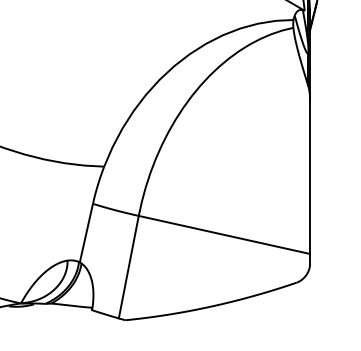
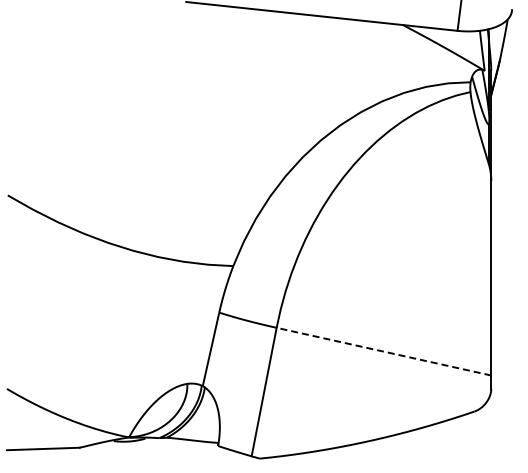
line: (224, 234) -> (383, 351), solid -> dashed

